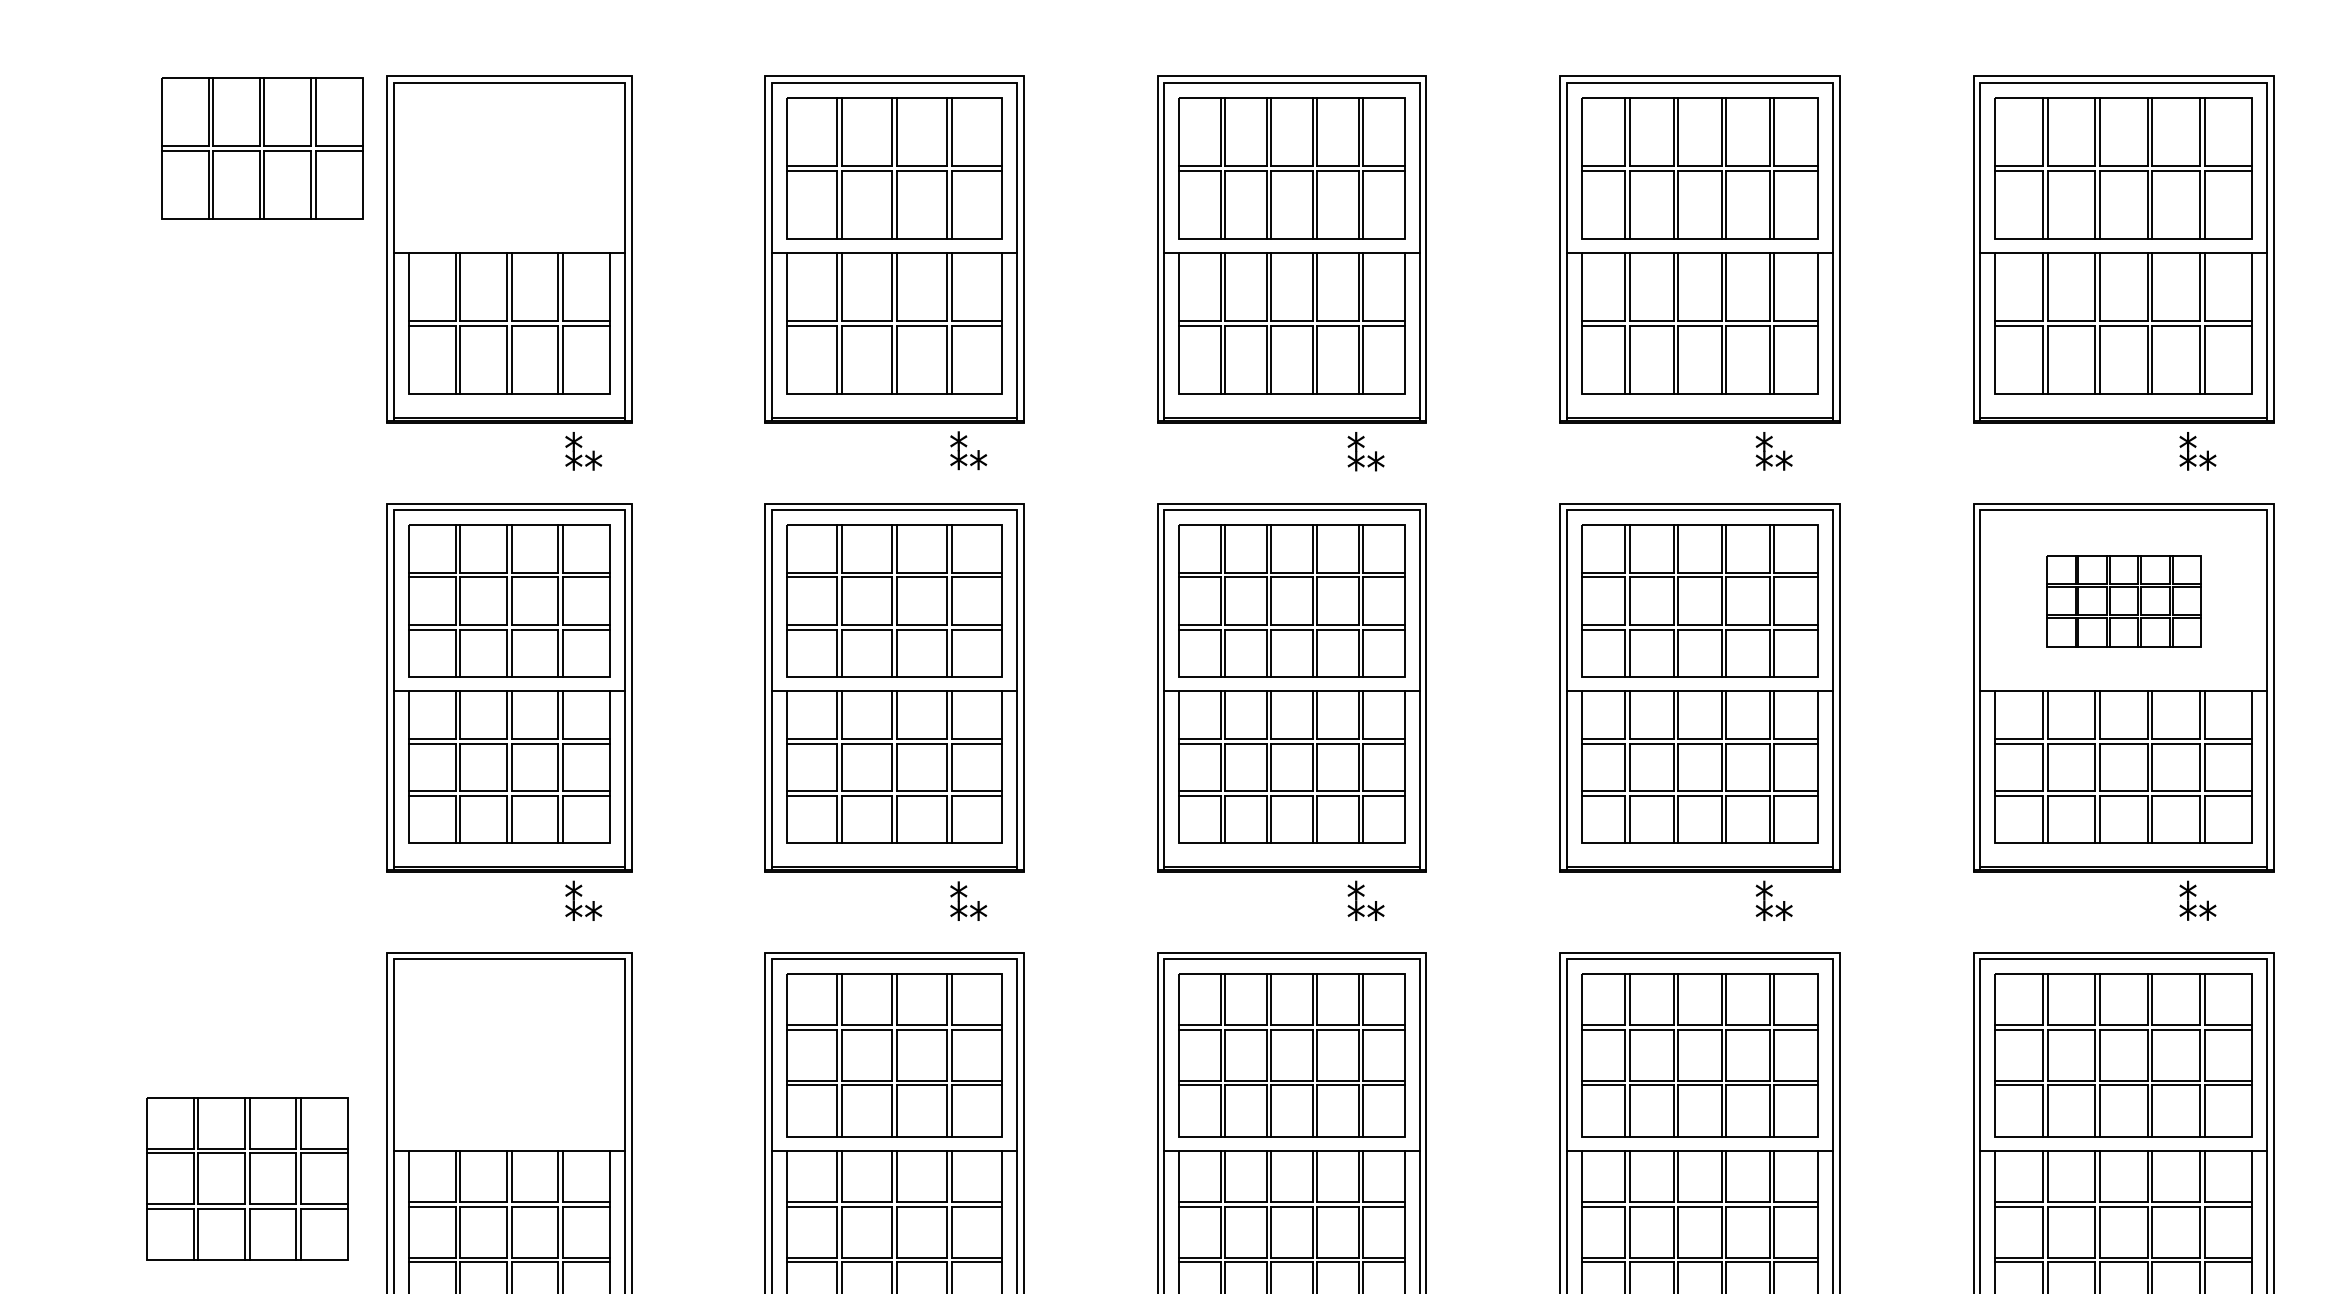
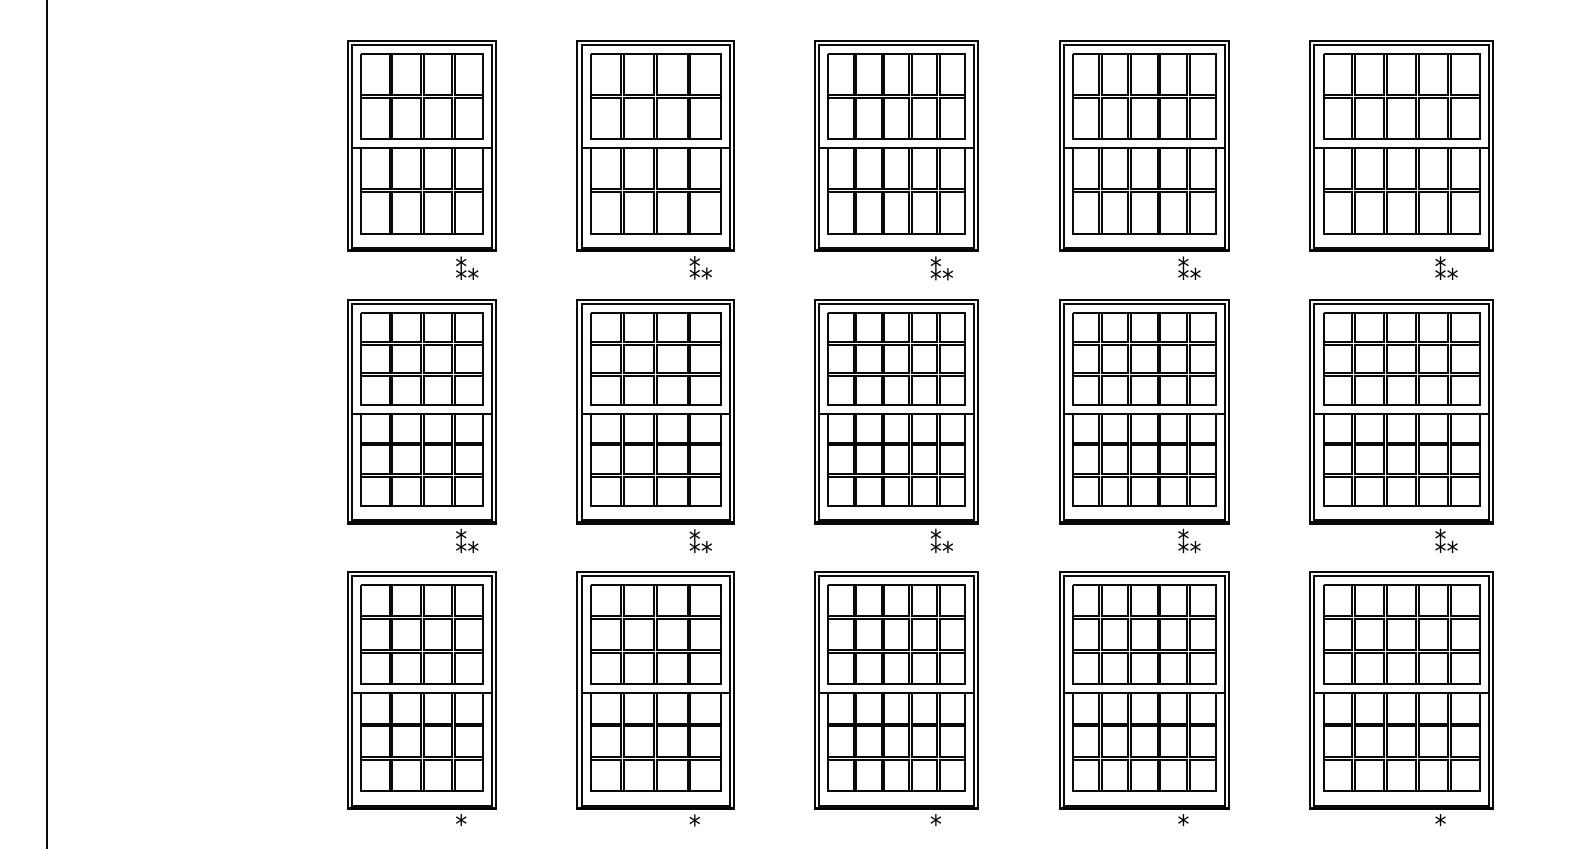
part: (261, 148) -> (421, 96), moved
part: (2123, 600) -> (1401, 358), size x1.67
part: (246, 1178) -> (421, 634), moved

